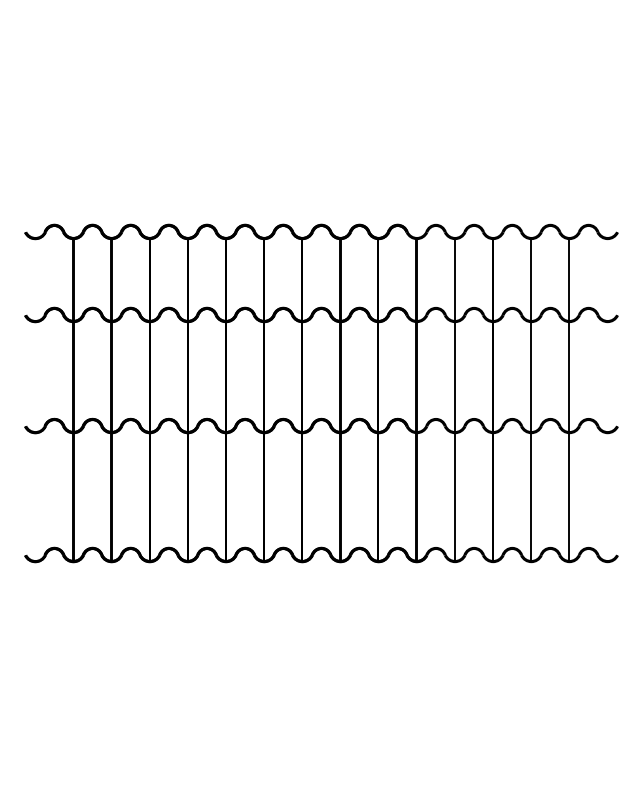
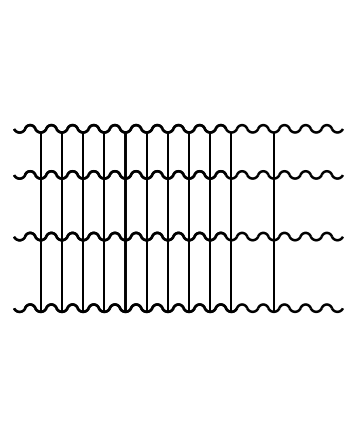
line: (454, 398) -> (252, 221), removed
line: (530, 398) -> (294, 221), removed
line: (570, 398) -> (316, 221), removed

